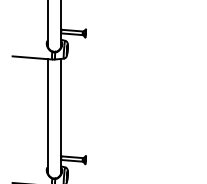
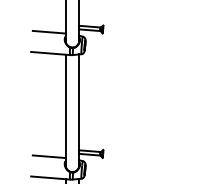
line: (30, 35) -> (48, 31), added
line: (30, 162) -> (48, 156), added

